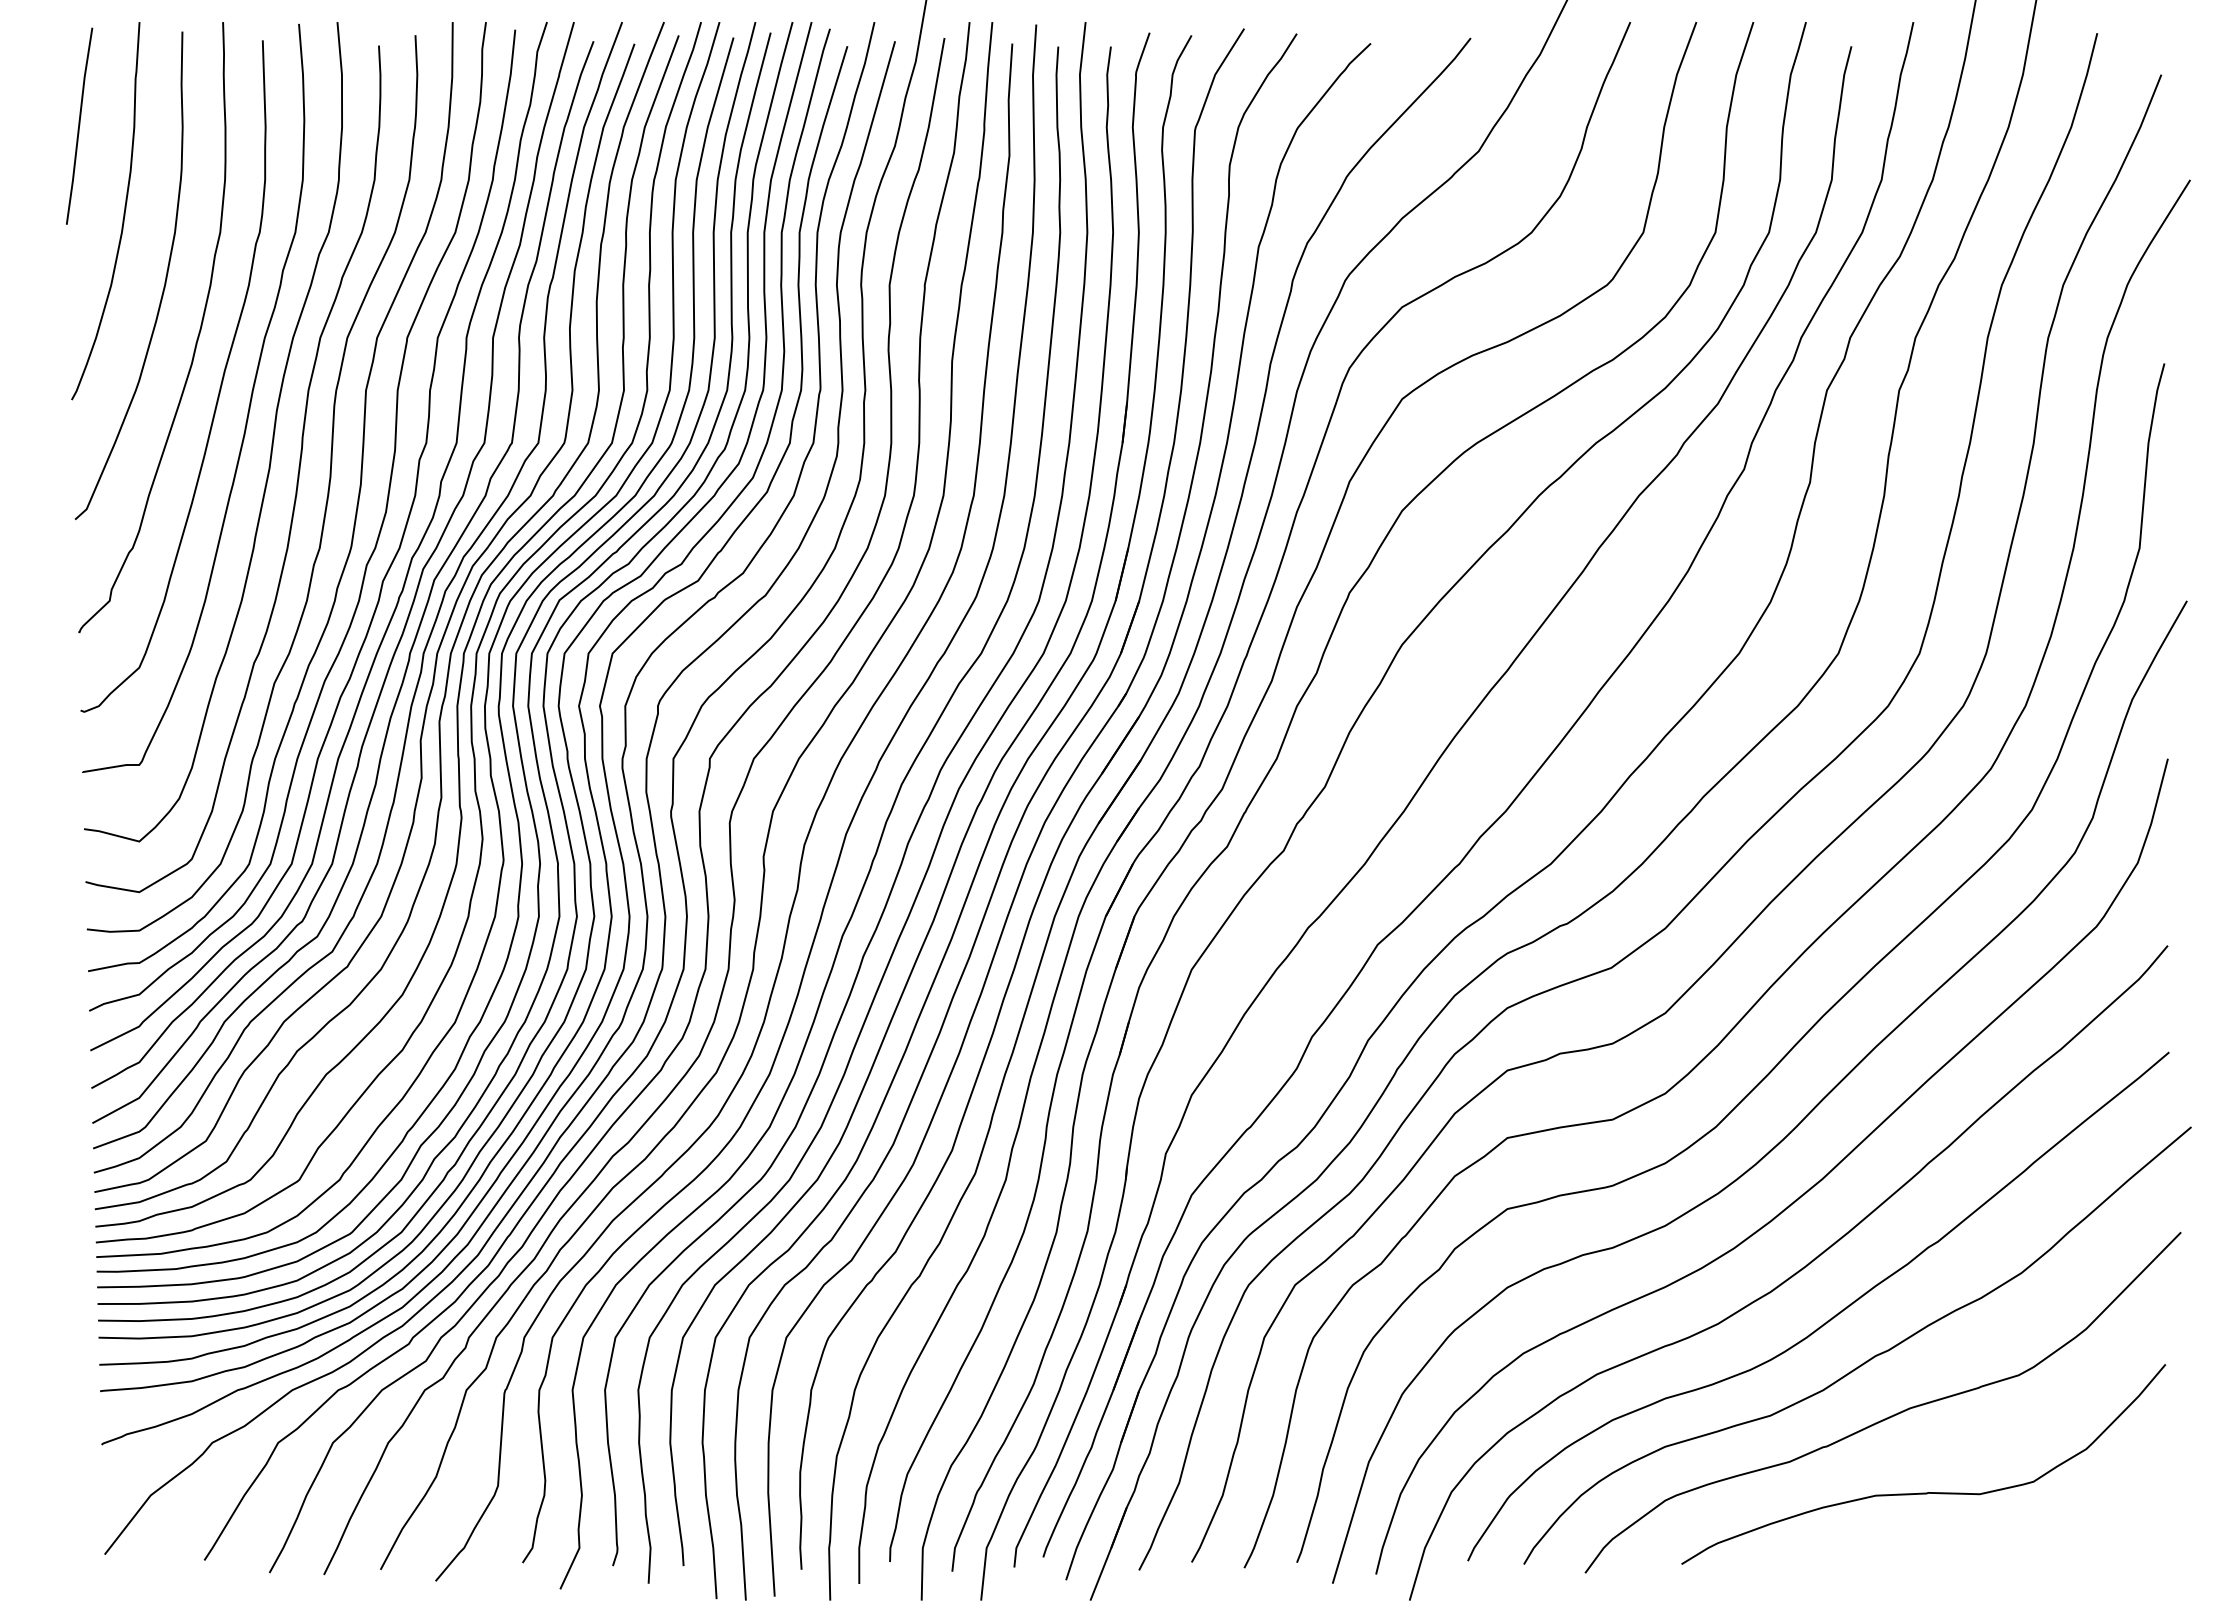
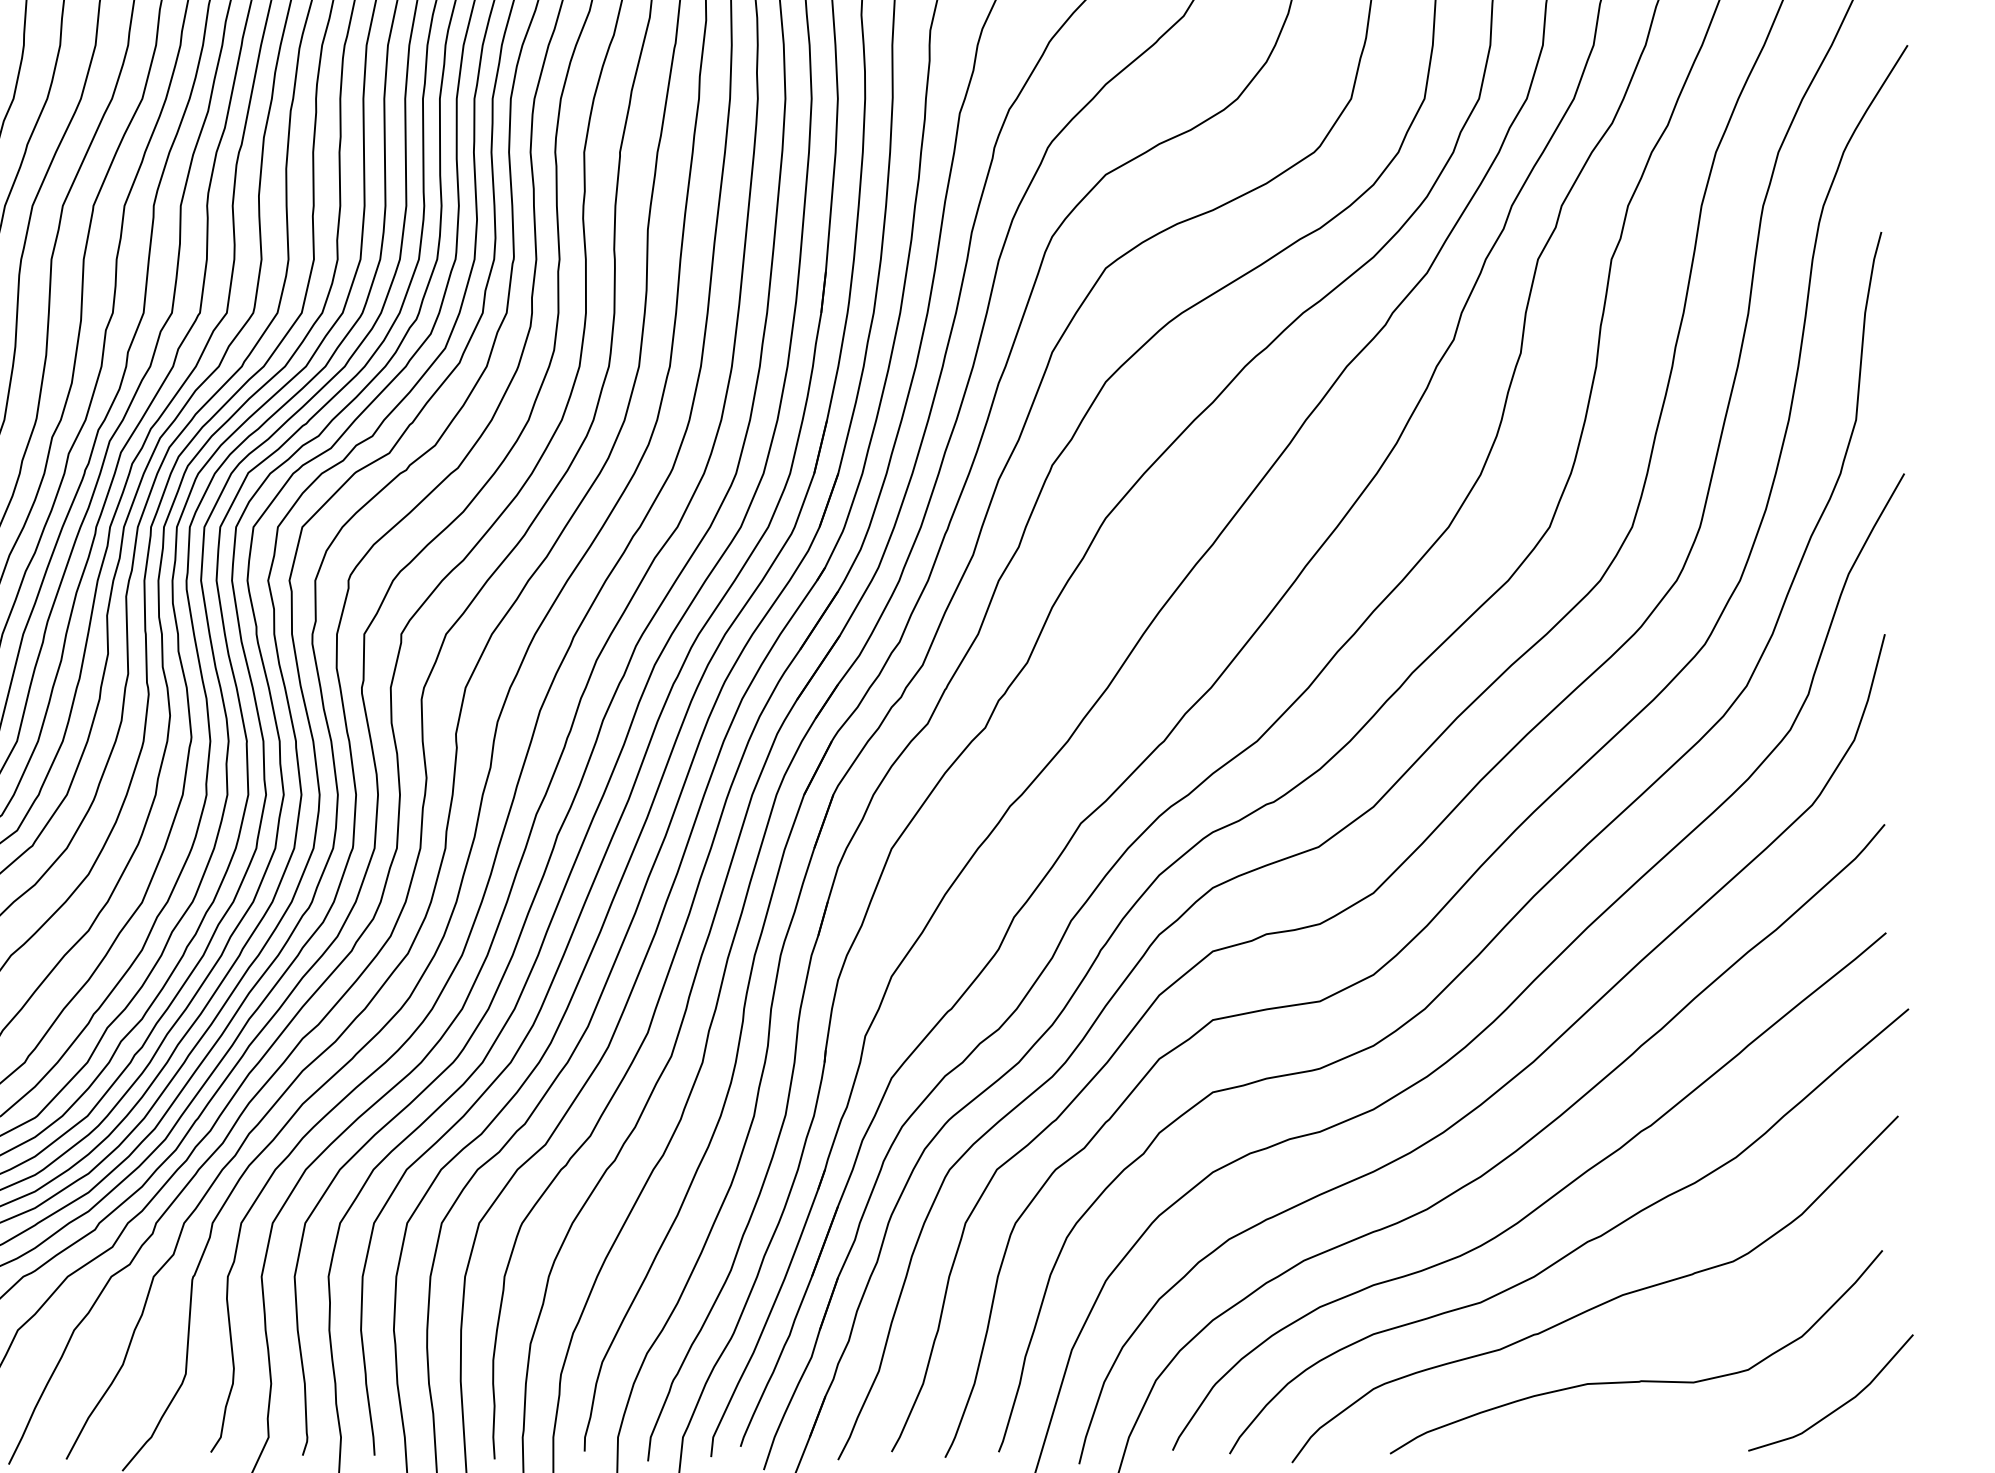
curve: (2123, 1517) -> (1839, 1406), added

